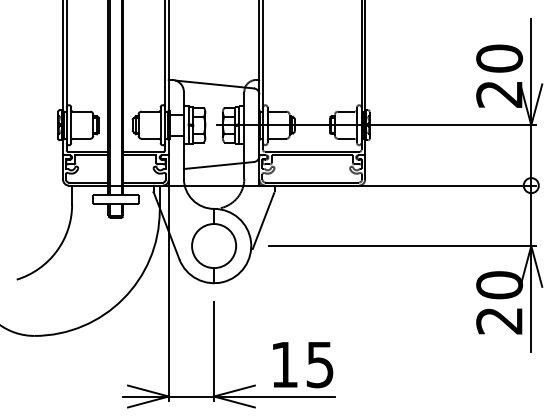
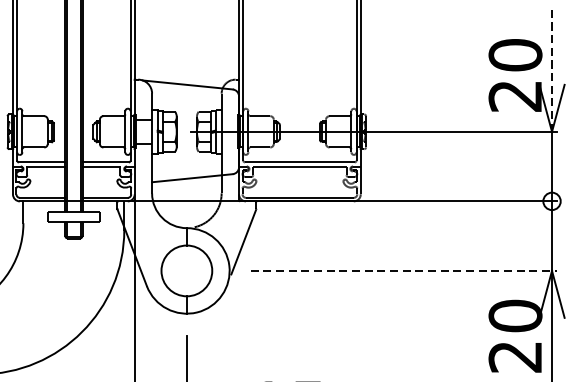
line: (531, 72) -> (552, 71), solid -> dashed
line: (403, 246) -> (404, 271), solid -> dashed

